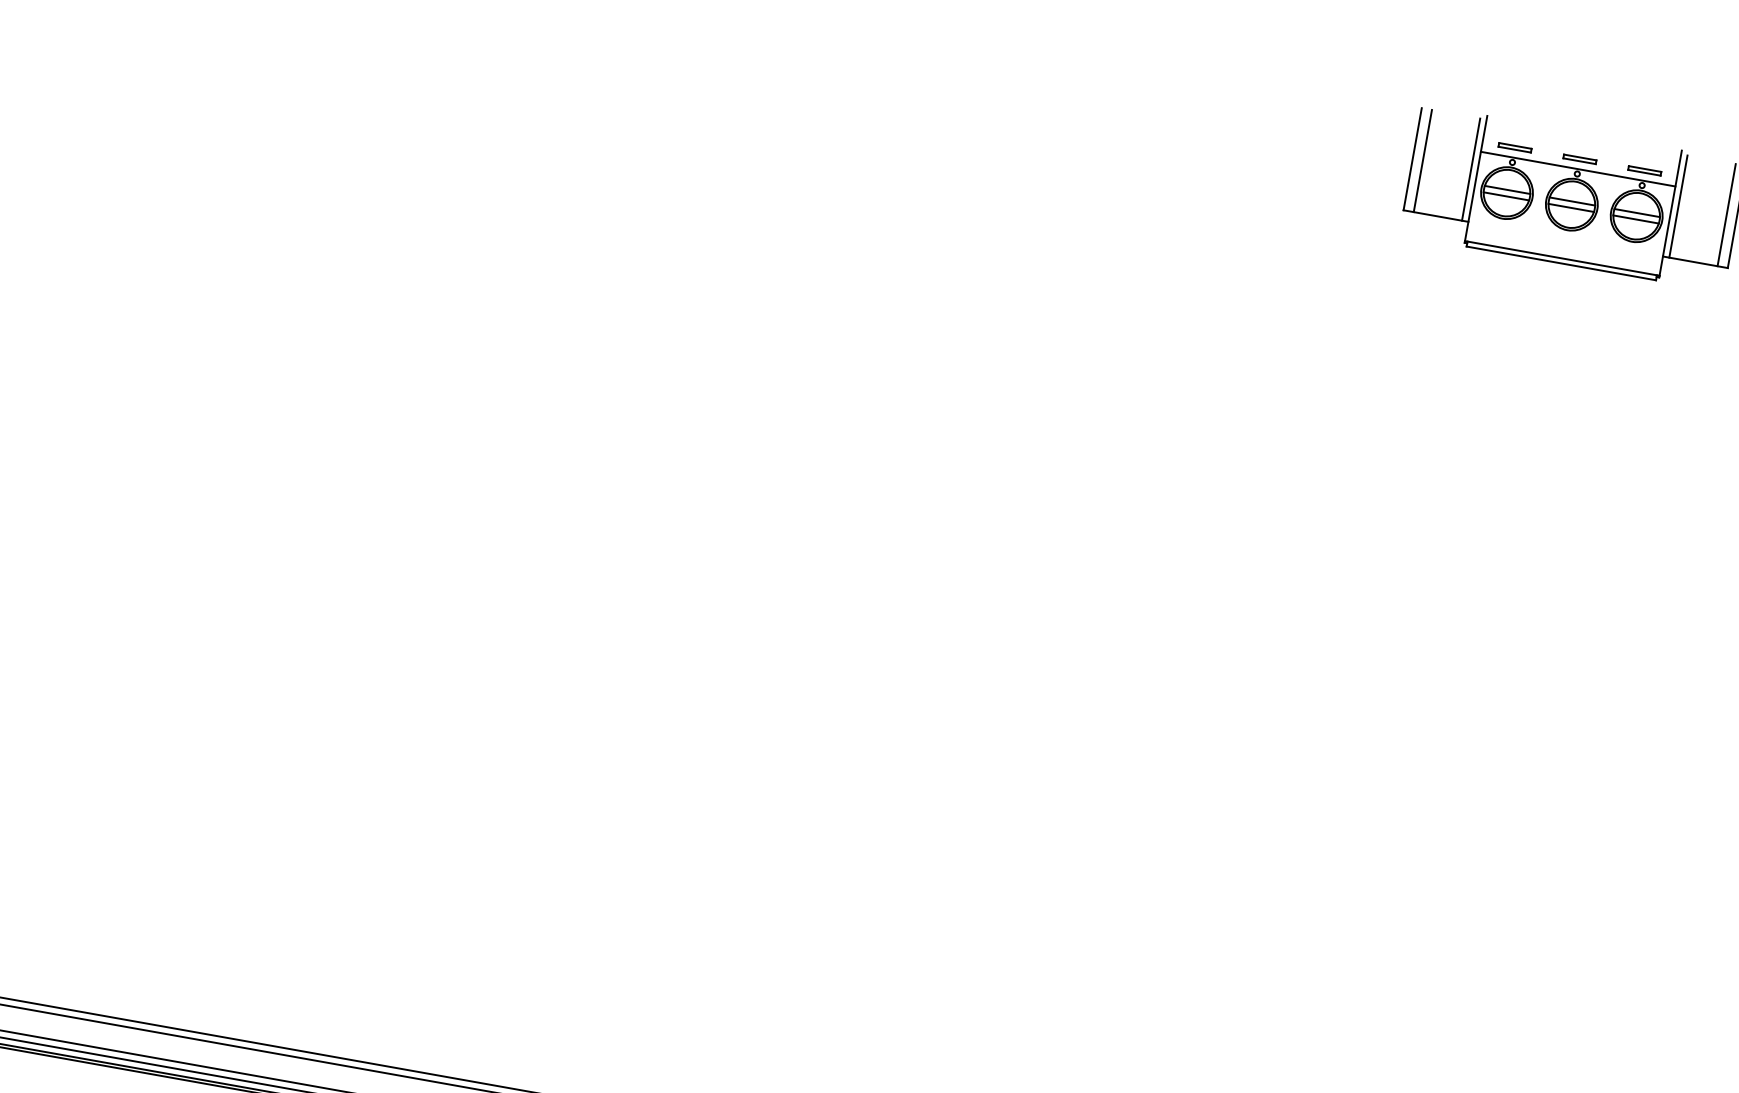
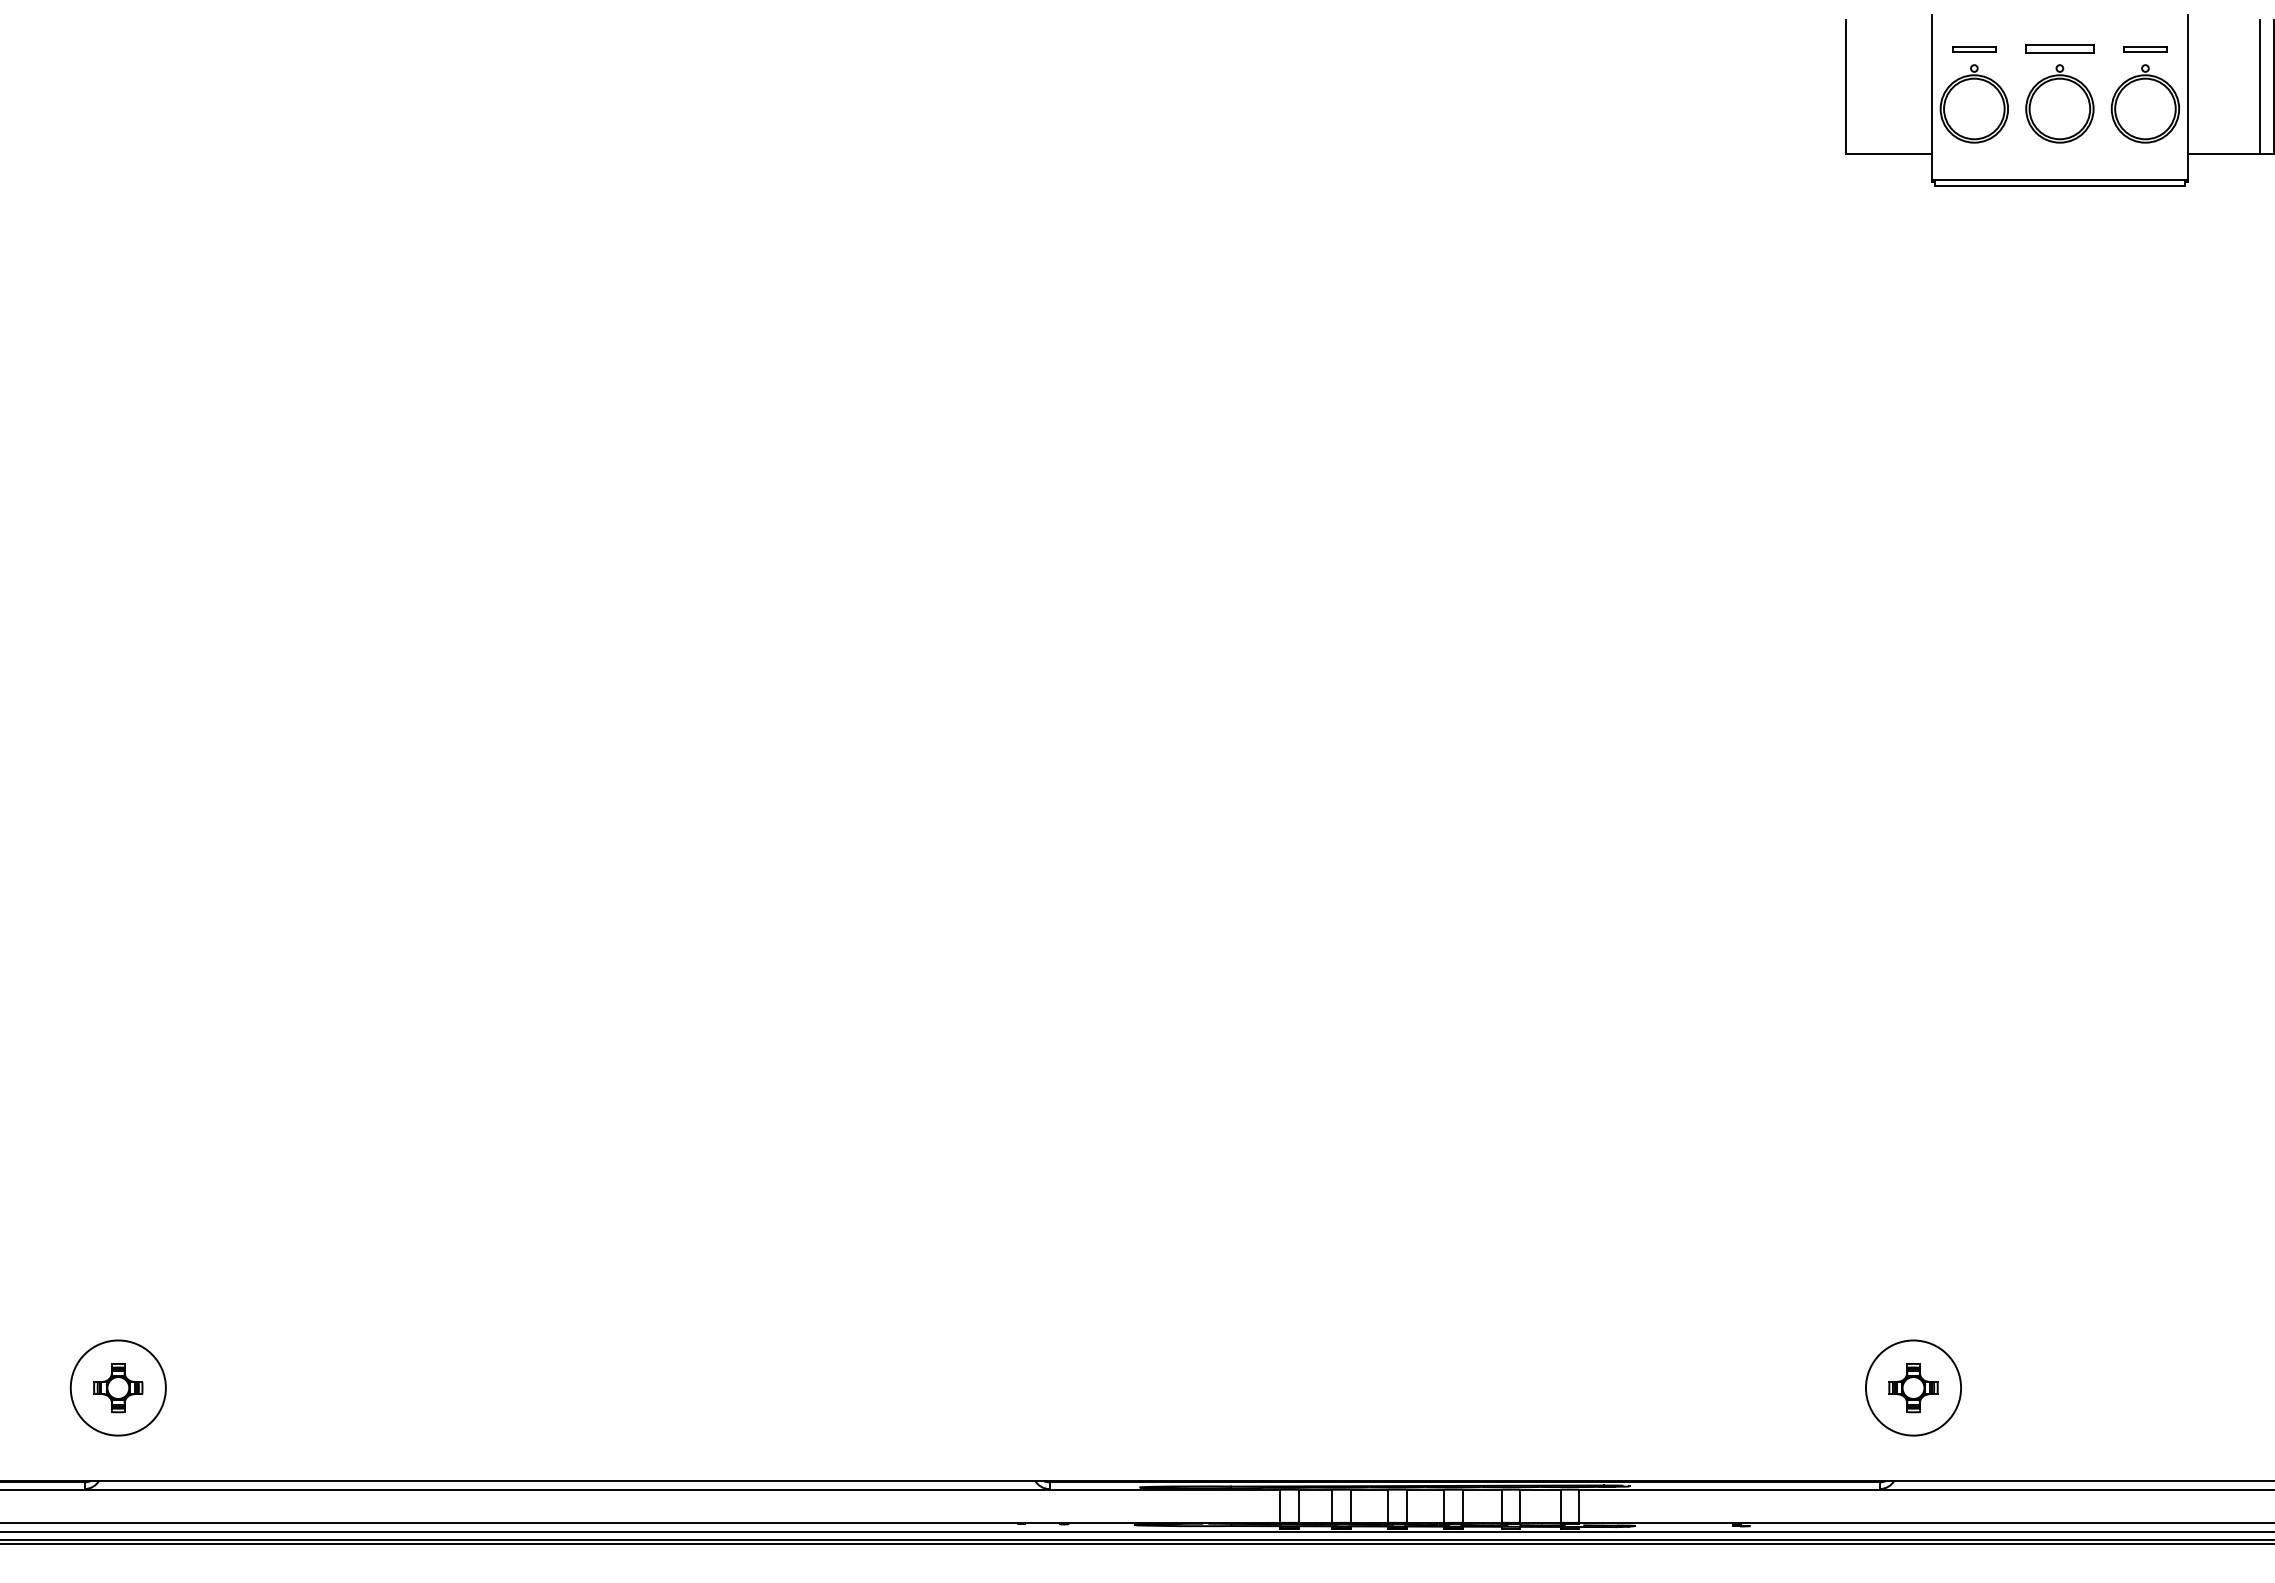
part: (1579, 159) -> (2059, 49), size x1.6
line: (1422, 160) -> (1859, 86), removed
line: (1471, 169) -> (1923, 86), removed
line: (1577, 169) -> (2059, 62), removed
line: (1507, 189) -> (1974, 104), removed
line: (1506, 196) -> (1974, 113), removed
line: (1572, 201) -> (2059, 104), removed
line: (1678, 206) -> (2196, 86), removed
line: (1570, 208) -> (2059, 113), removed
line: (1637, 212) -> (2145, 104), removed
line: (1636, 219) -> (2145, 113), removed

